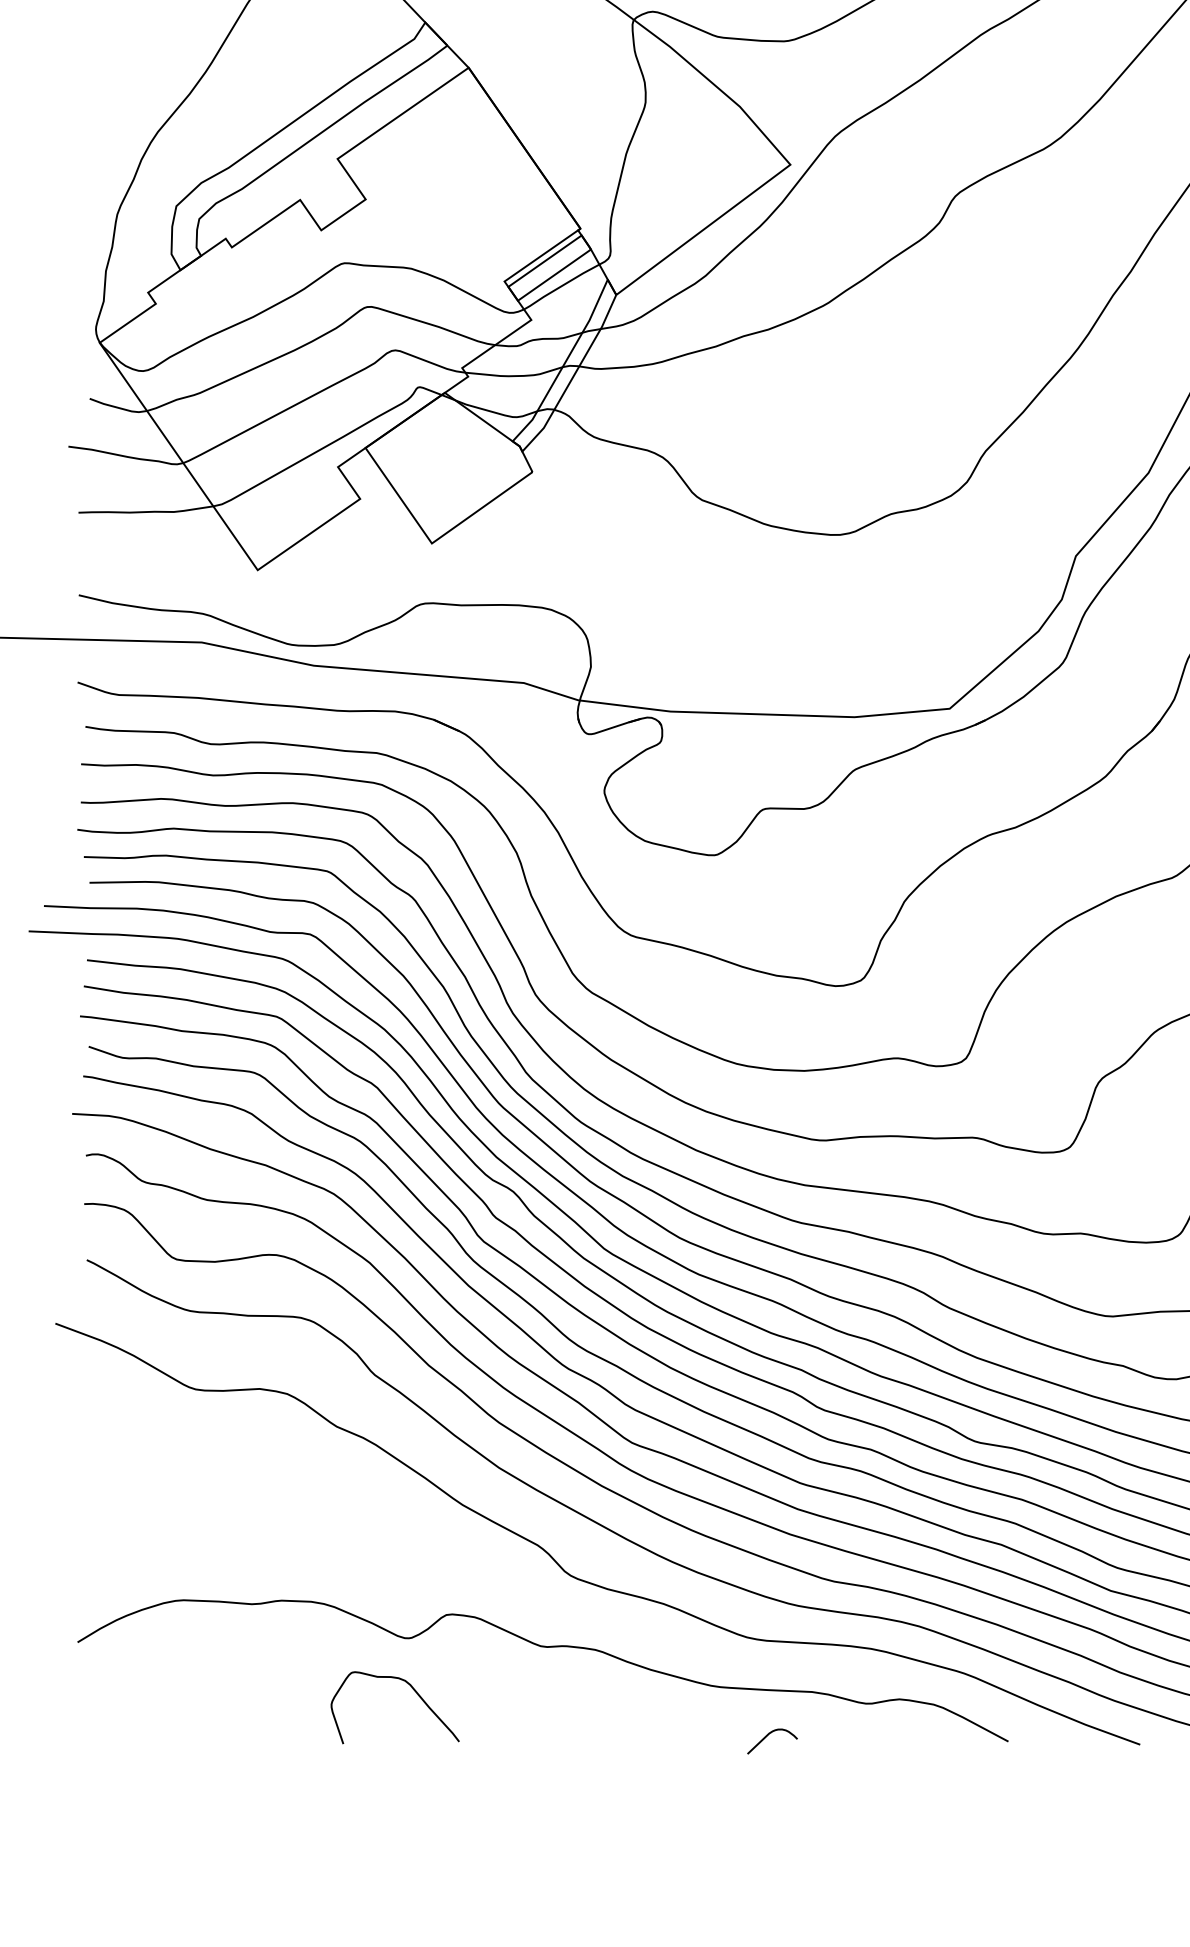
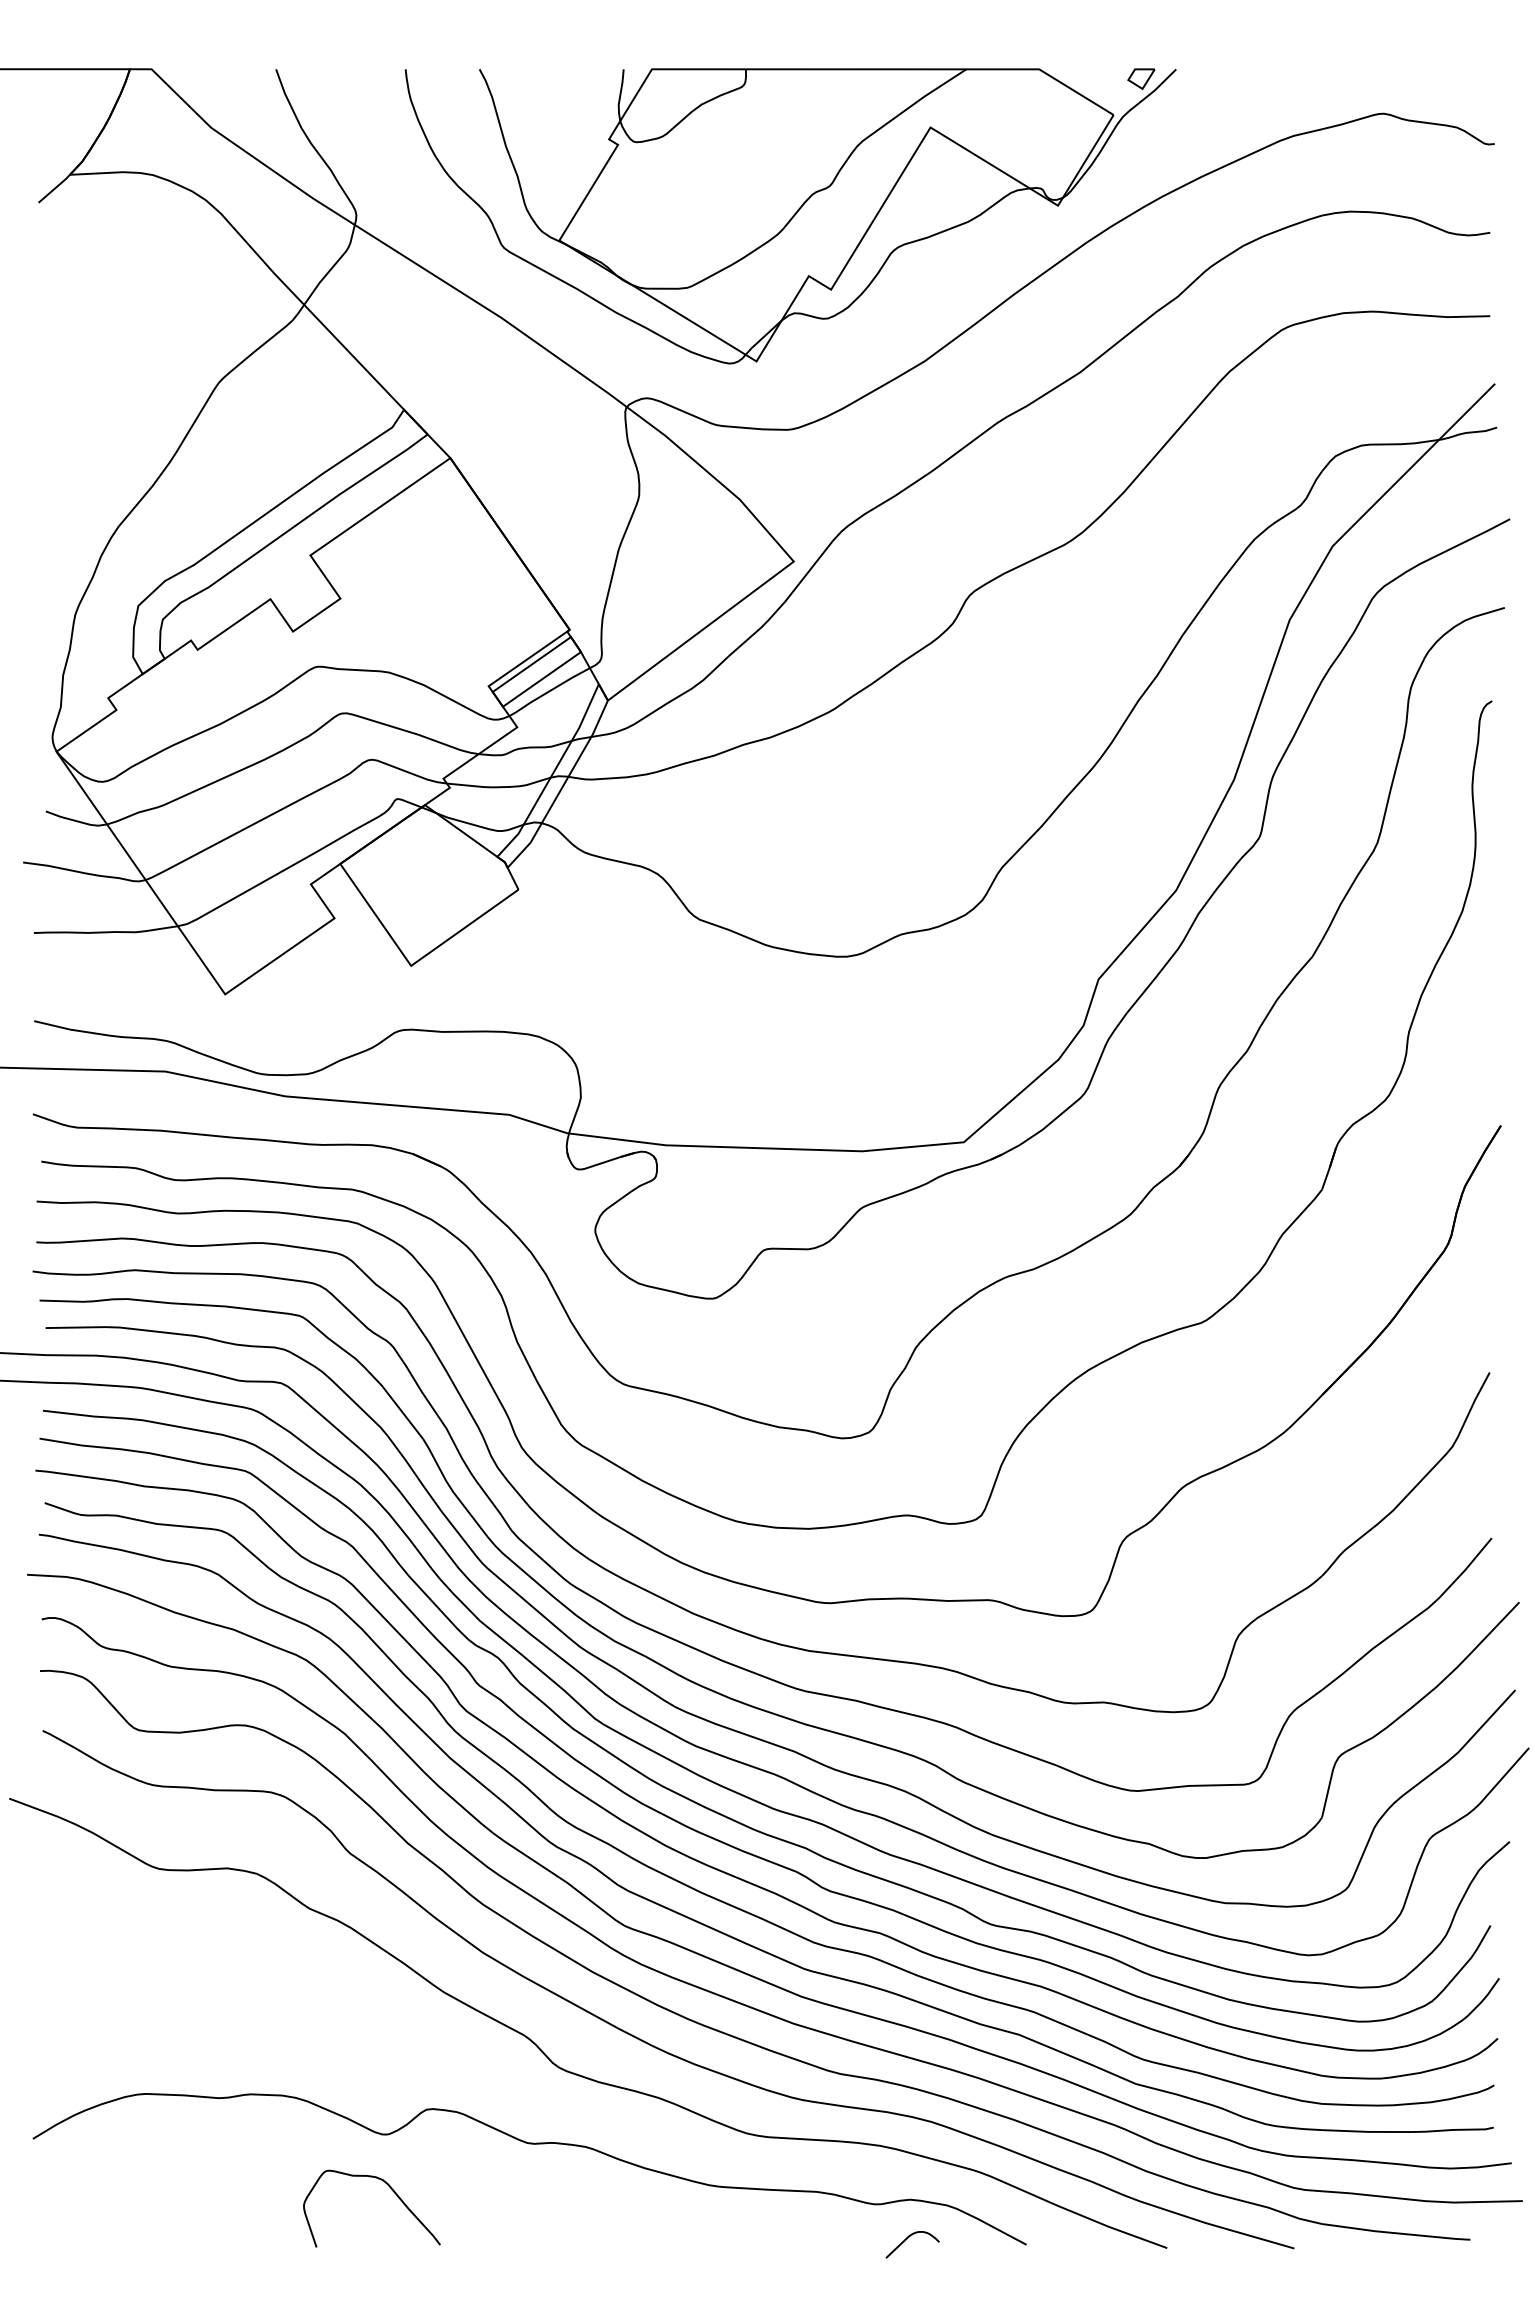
curve: (767, 1736) -> (907, 2239), moved

